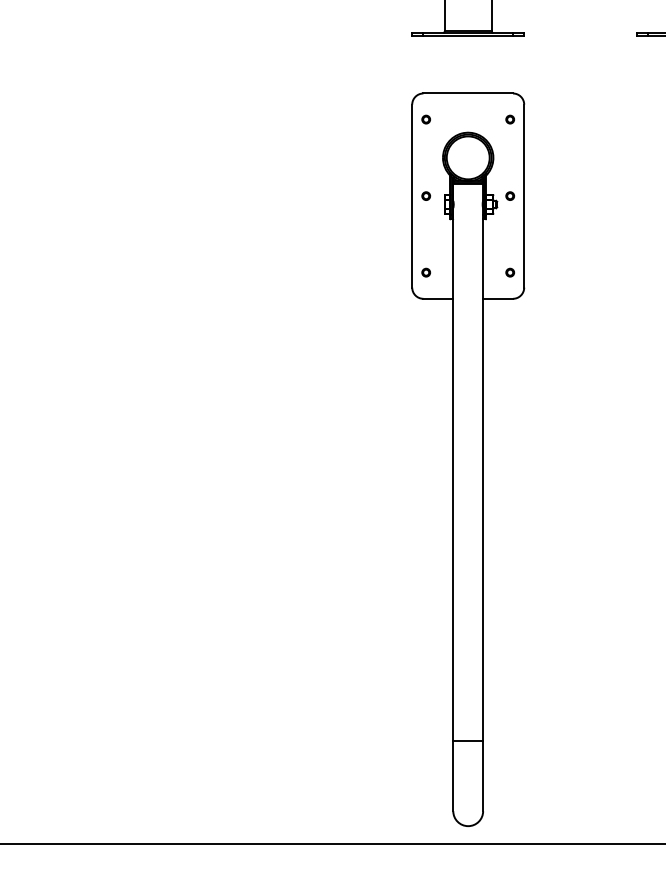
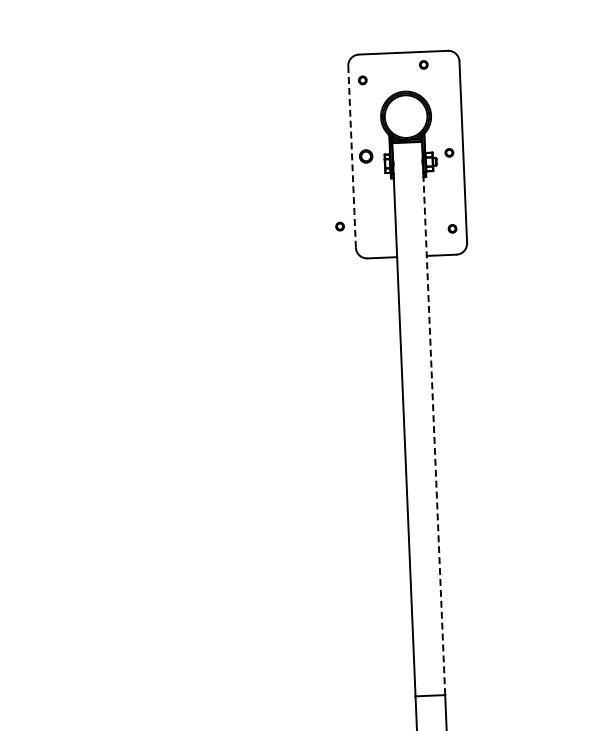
part: (510, 119) -> (424, 64), moved
line: (412, 195) -> (352, 156), solid -> dashed
part: (425, 195) -> (365, 155), size x1.6
part: (426, 272) -> (340, 226), moved
line: (483, 479) -> (434, 435), solid -> dashed

